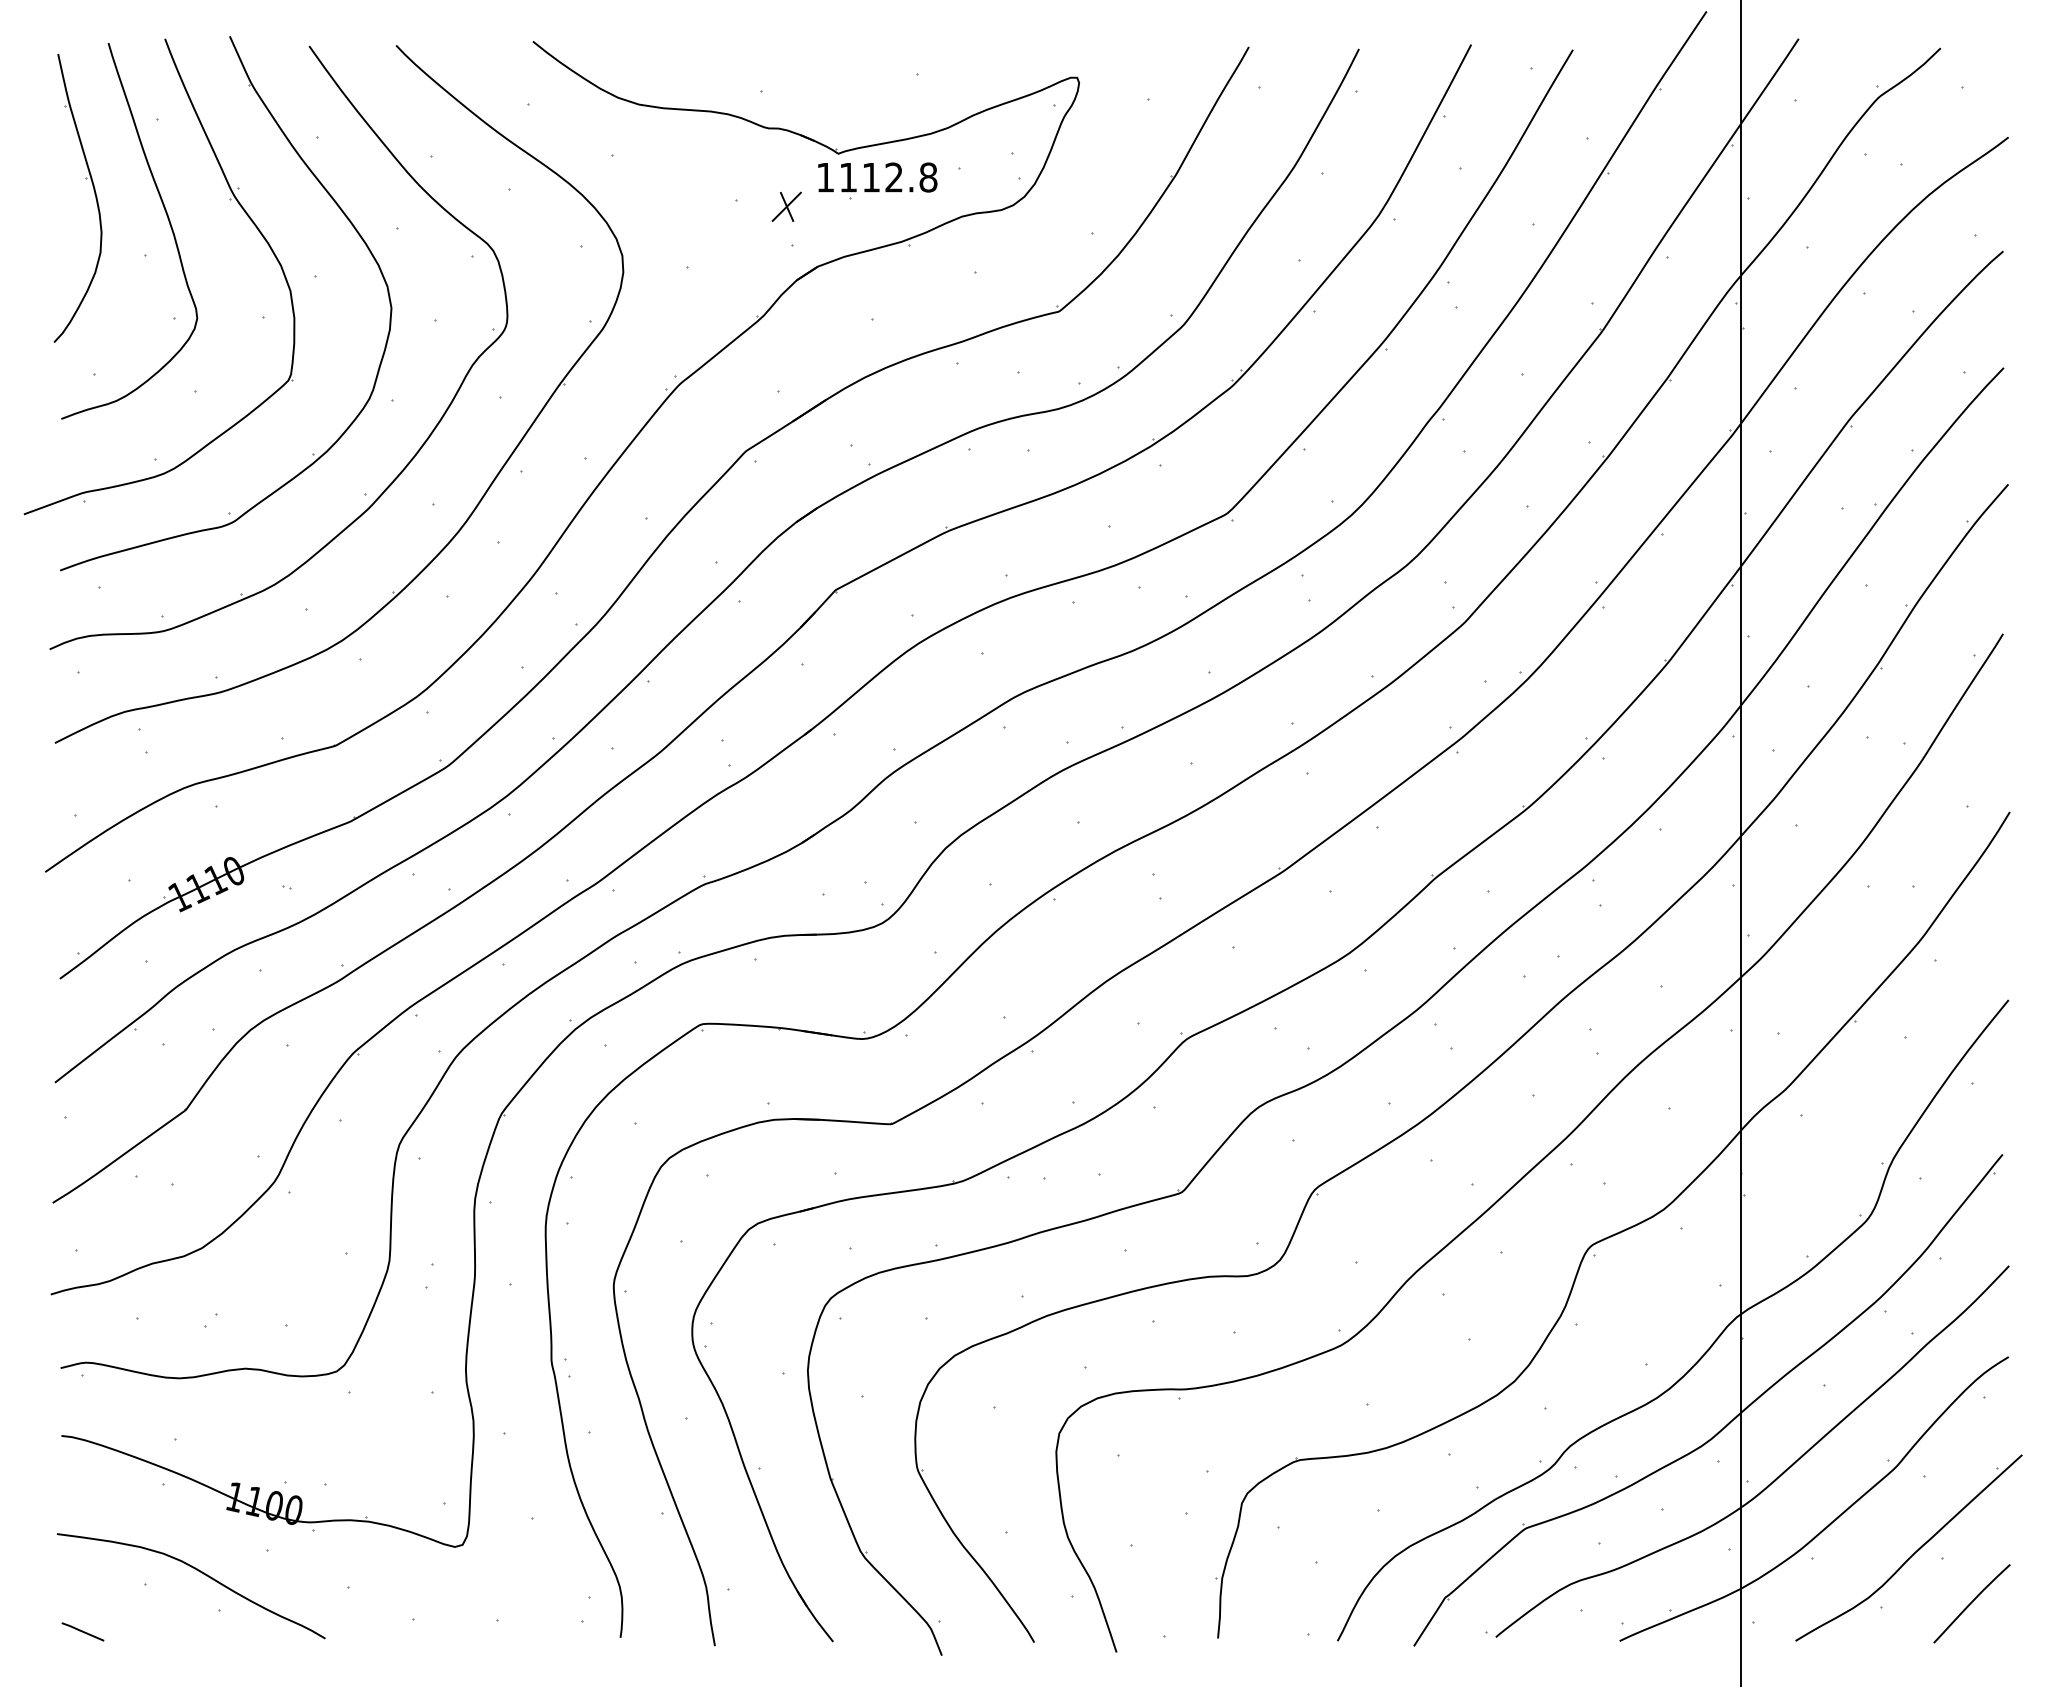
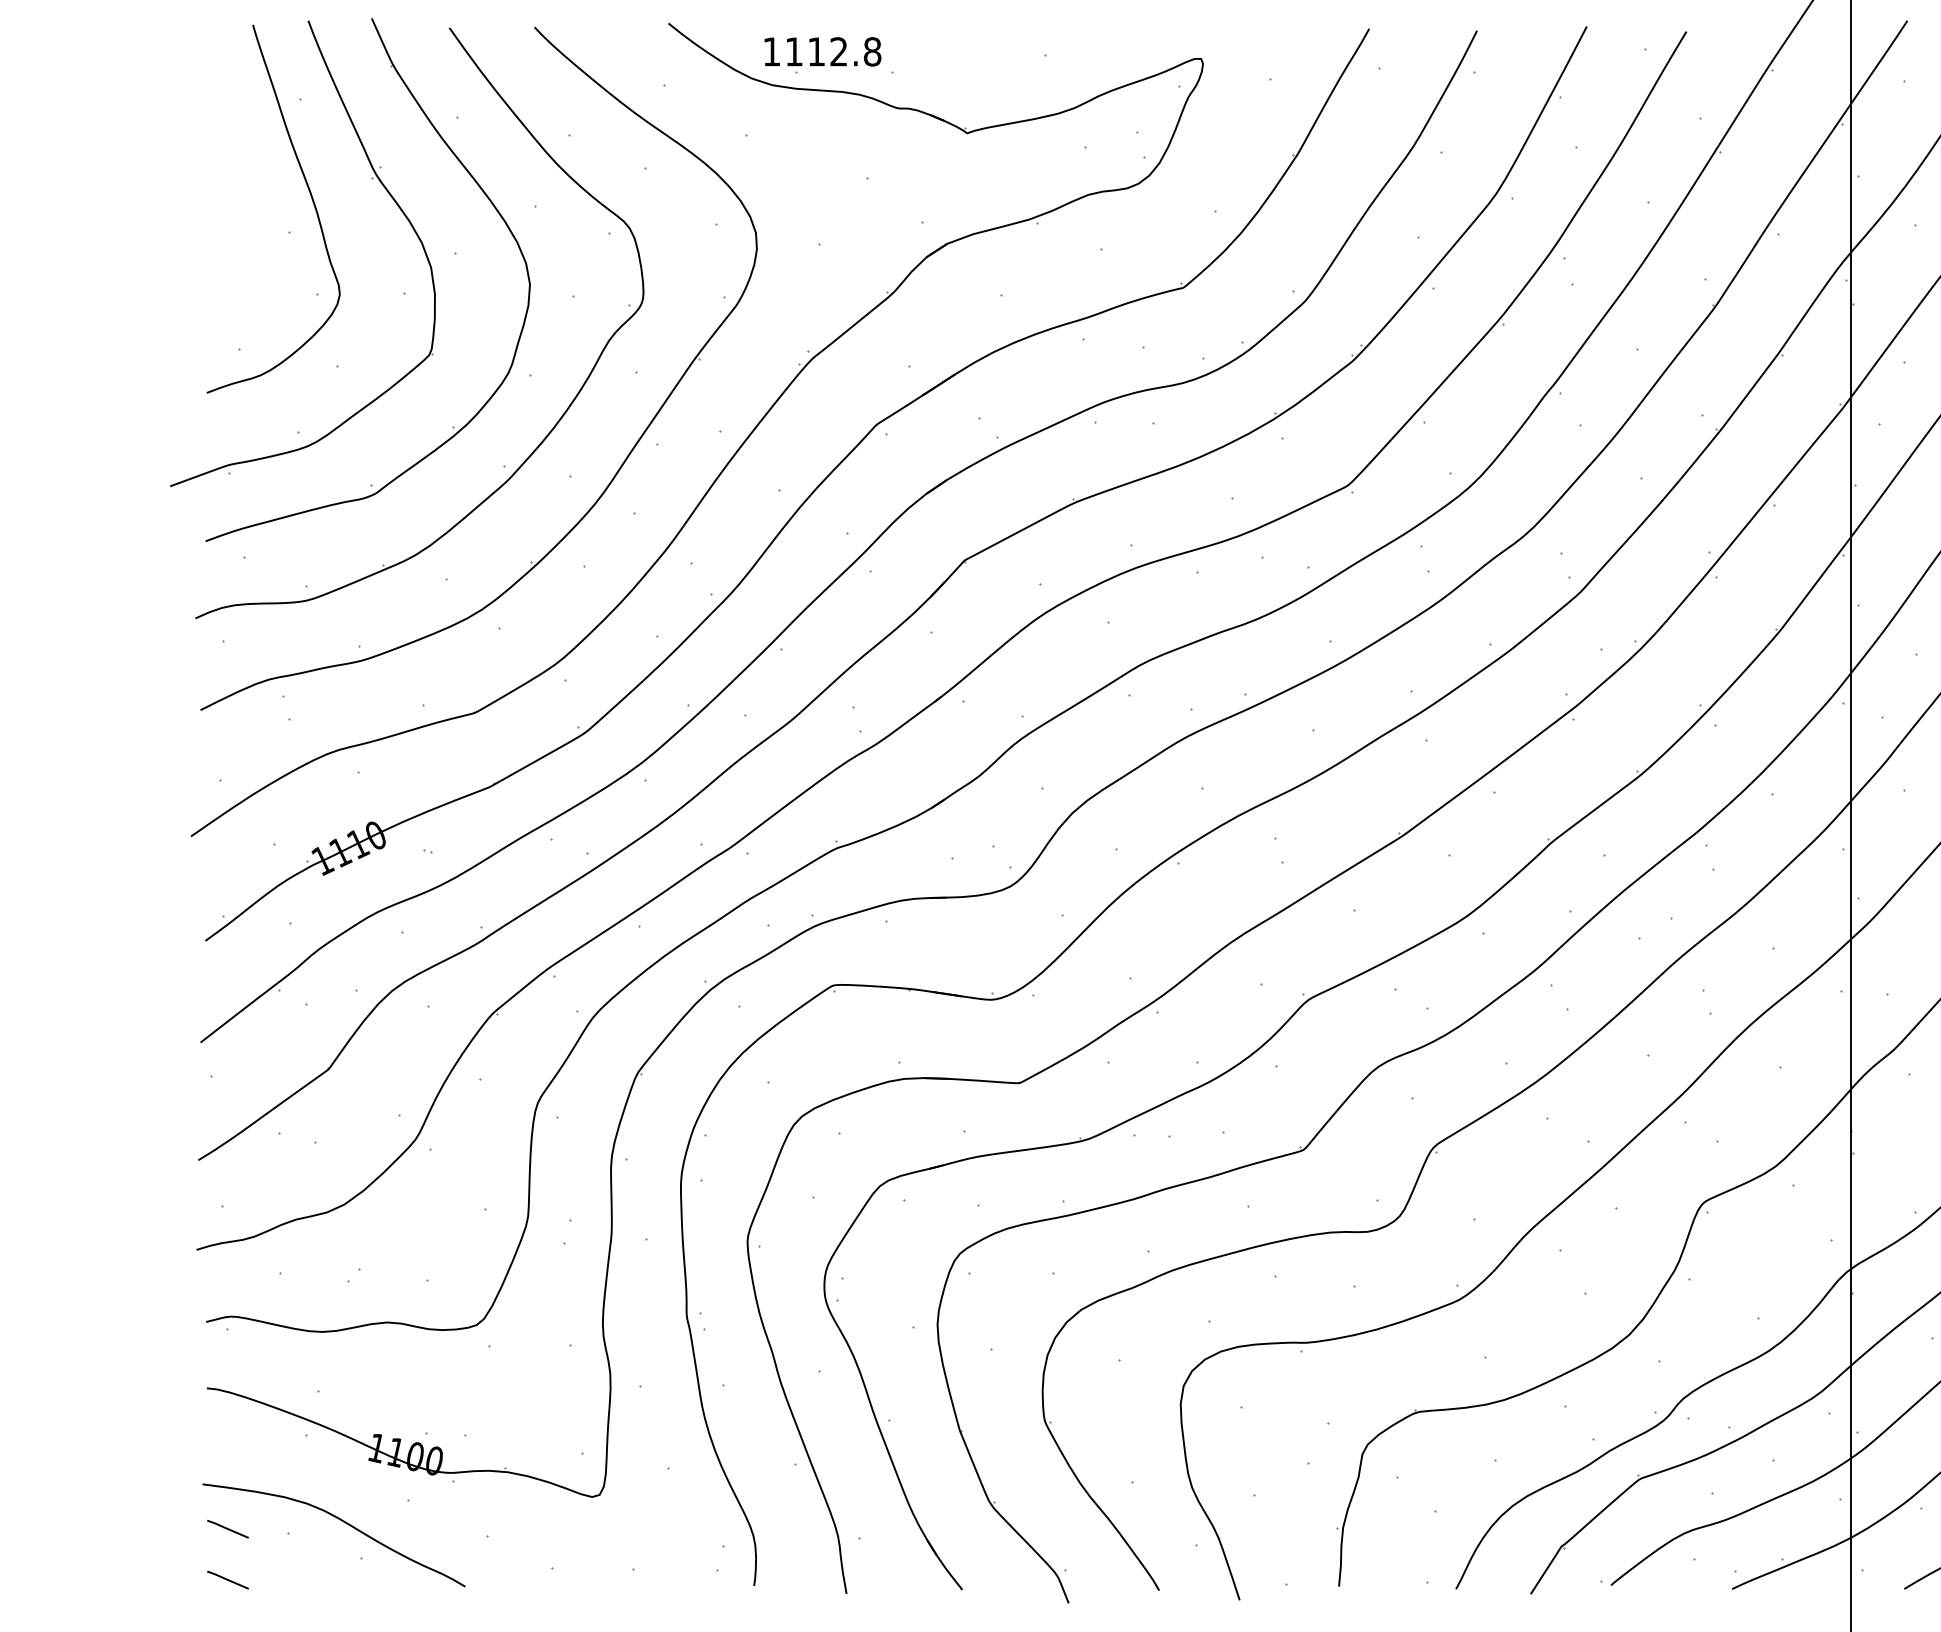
part: (877, 180) -> (822, 54), moved
part: (94, 194) -> (239, 173), removed
part: (786, 206) -> (916, 184), removed
line: (82, 1579) -> (227, 1528), added

